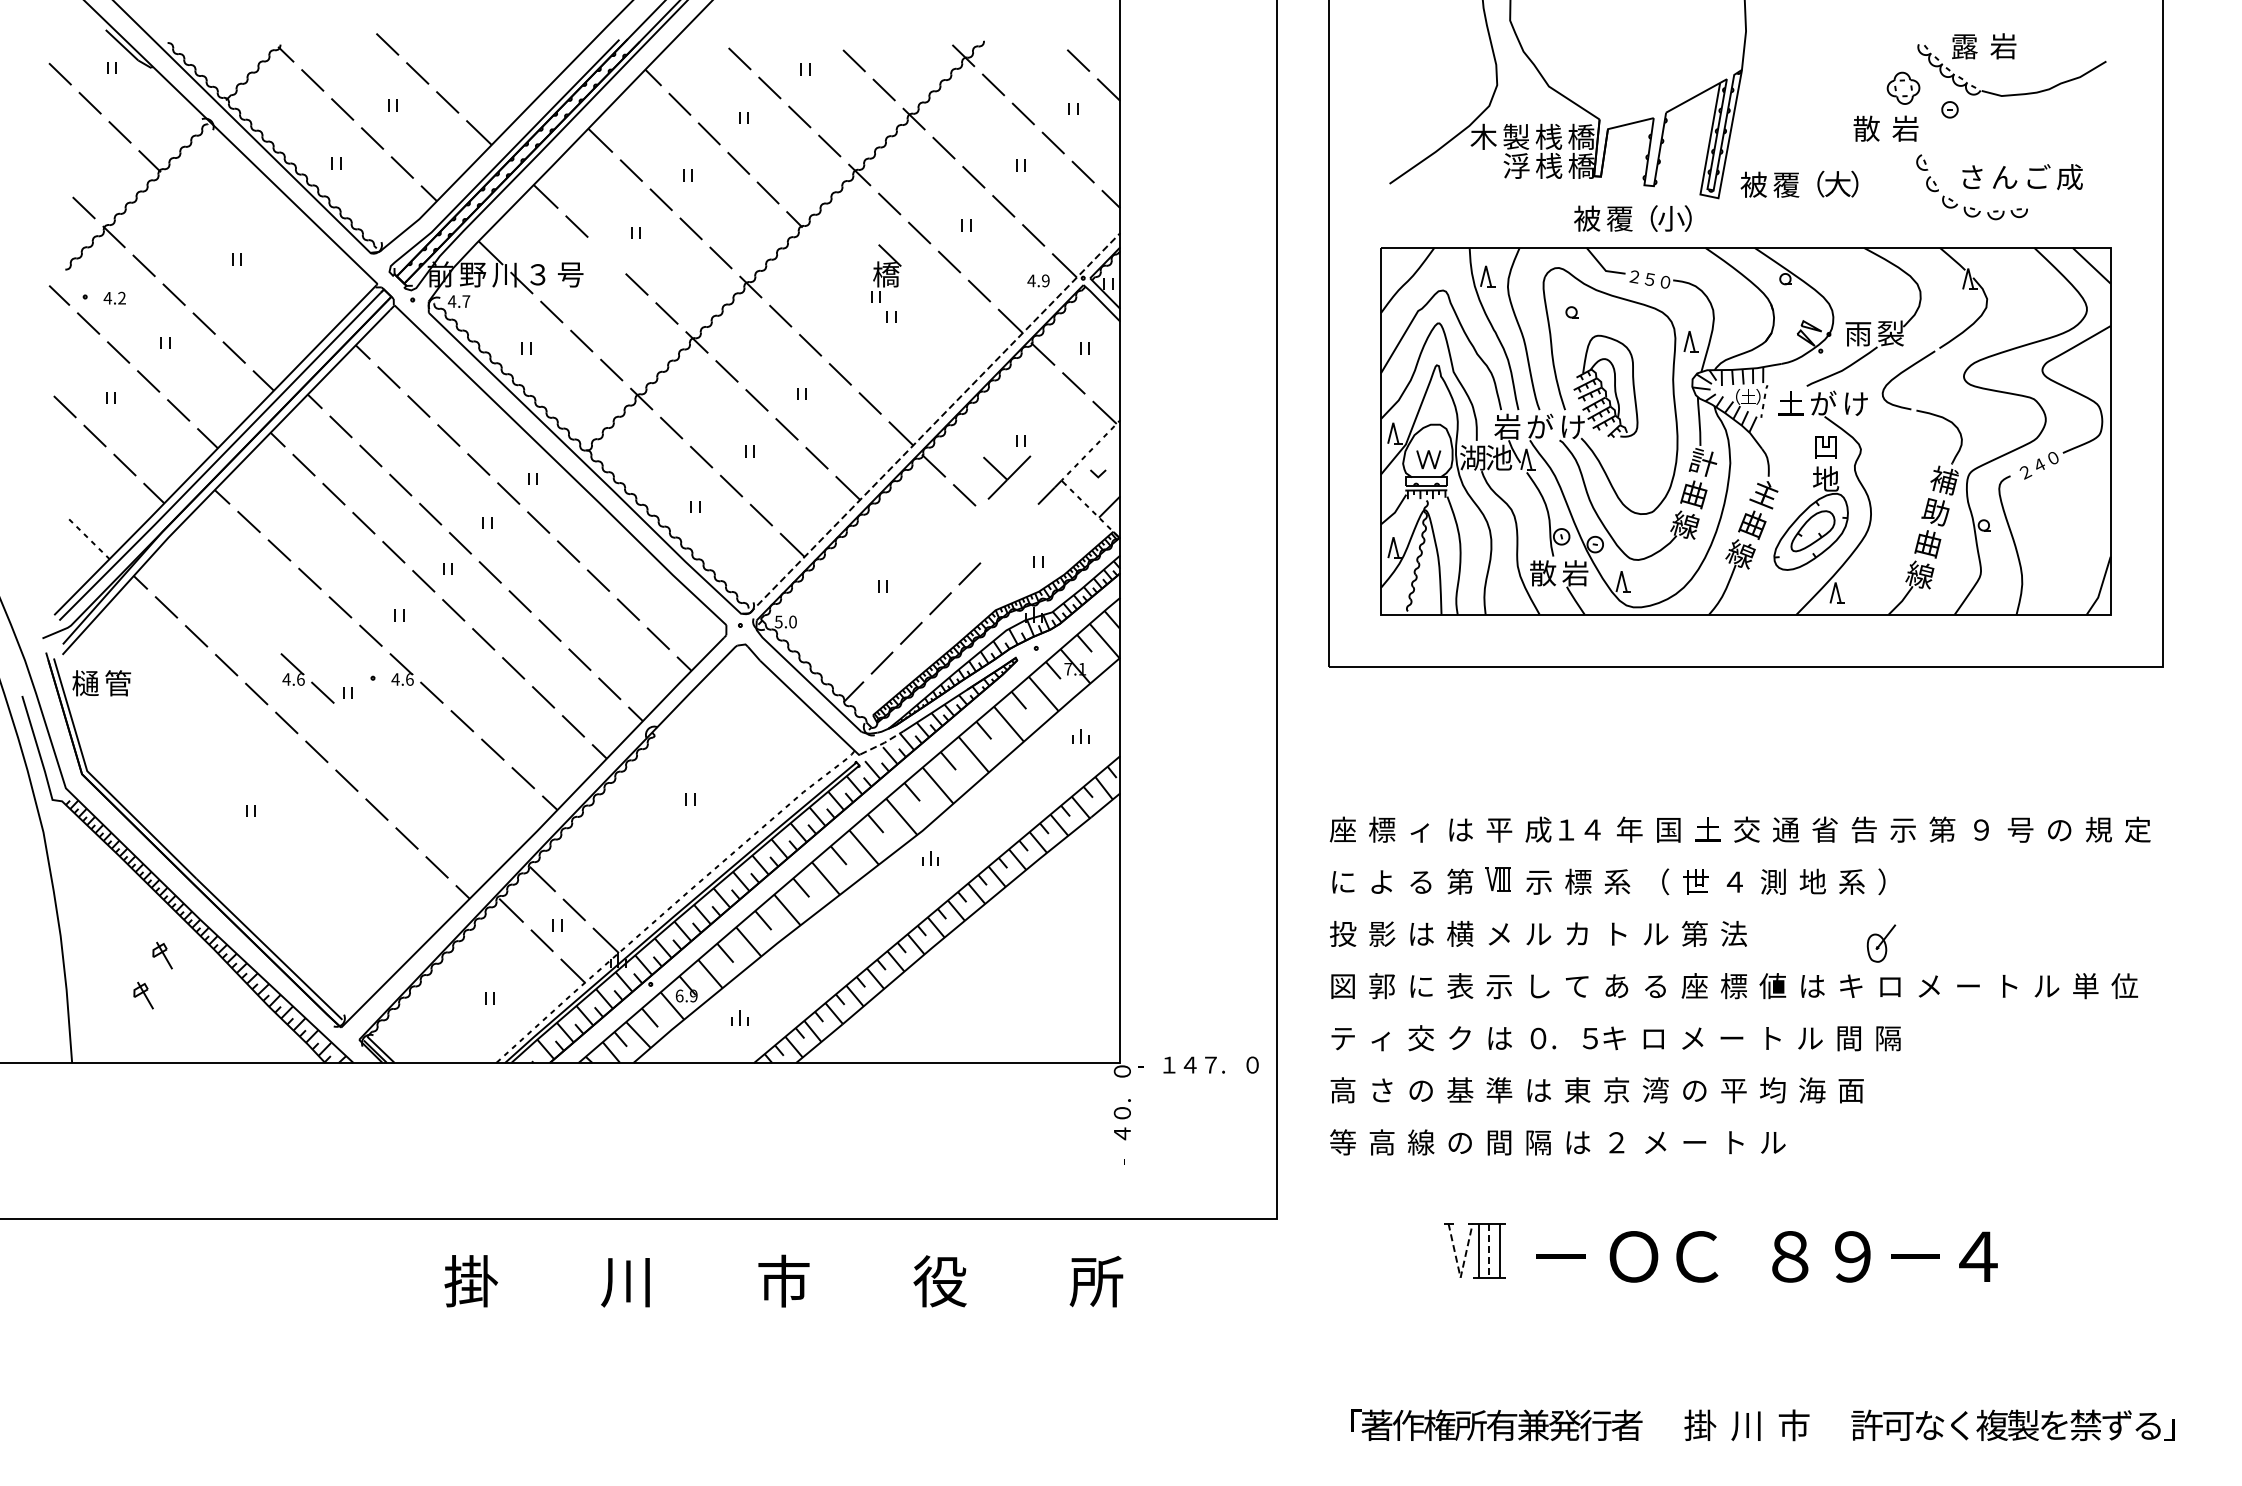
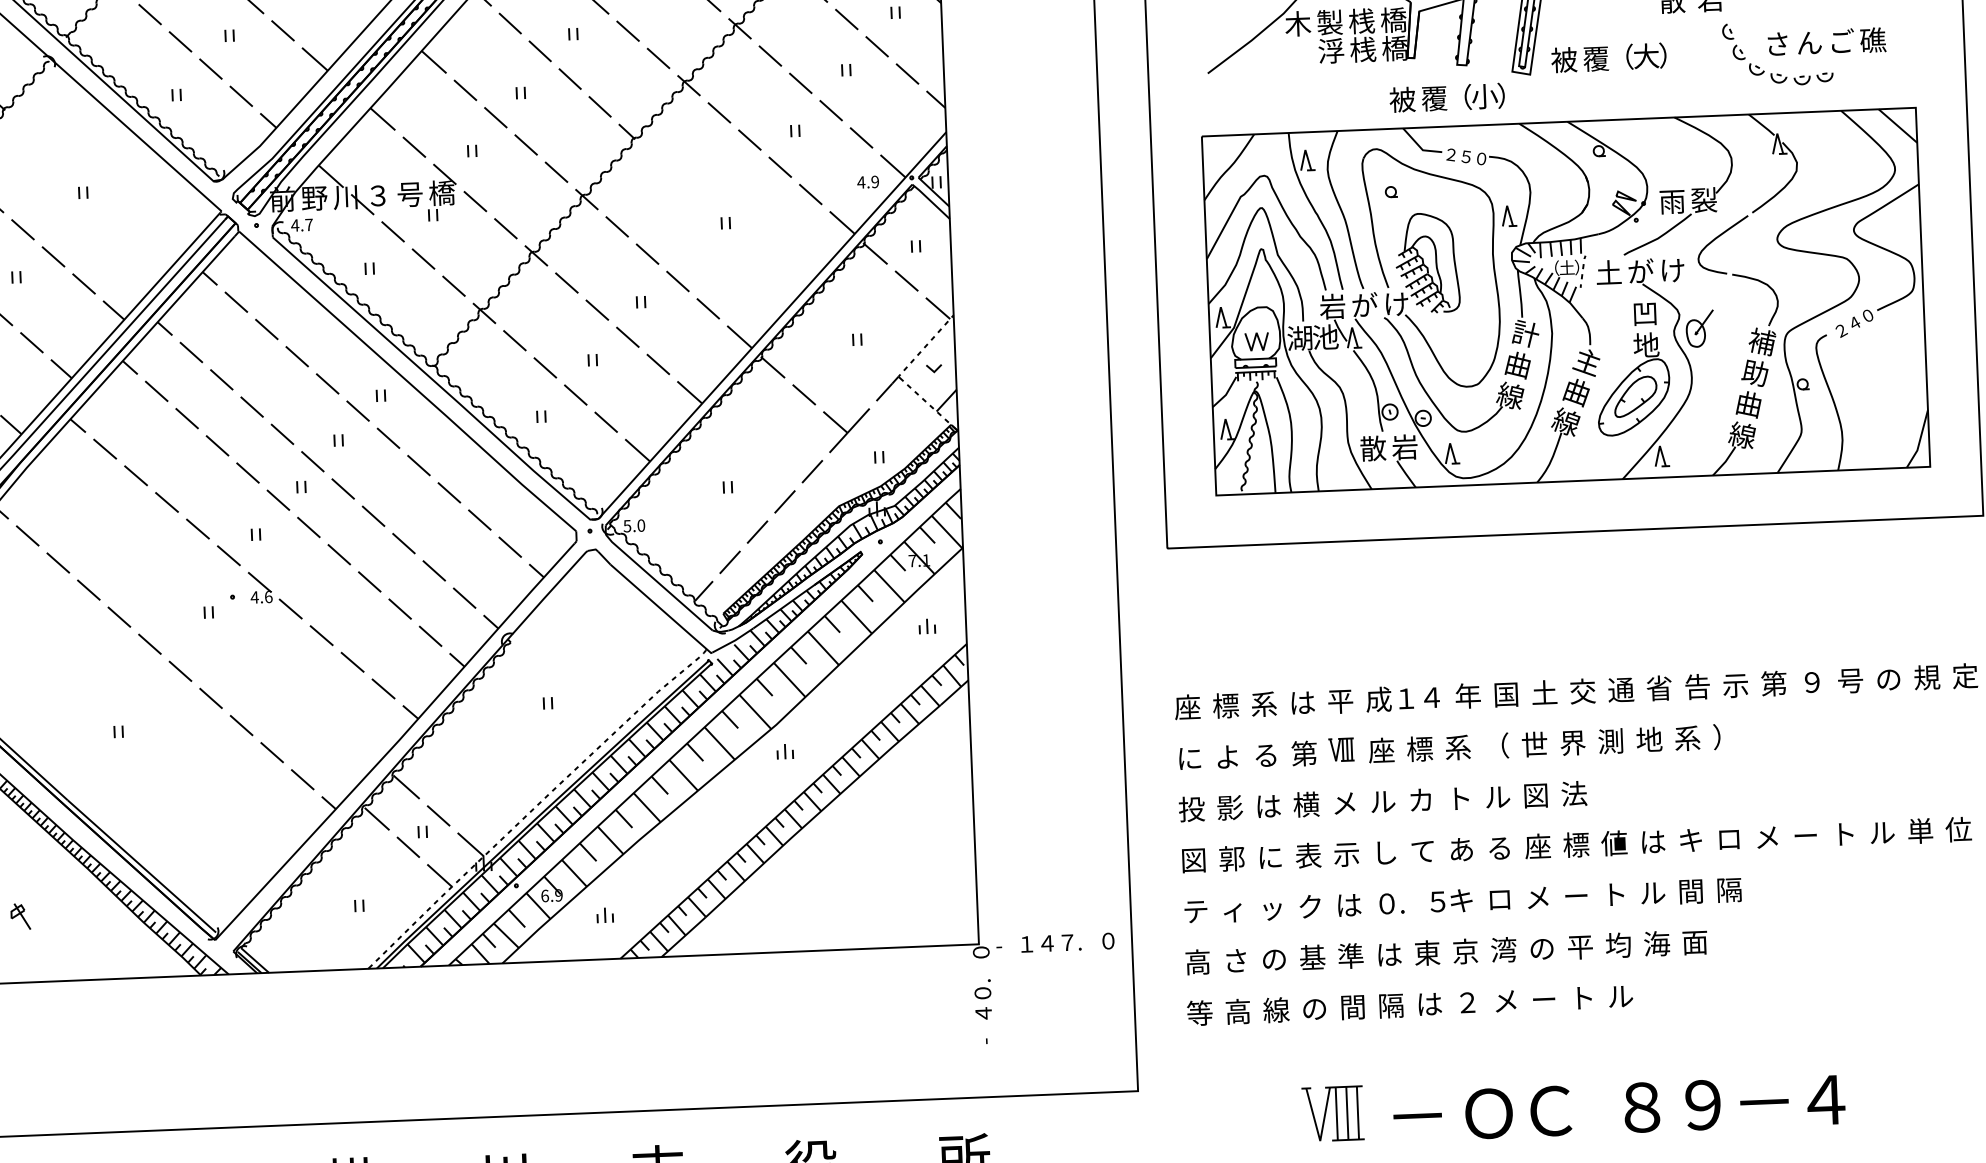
text: (2069, 177) -> (1872, 40), 成 -> 礁
part: (886, 273) -> (442, 192), moved
line: (935, 423) -> (772, 325), dashed -> solid
part: (1007, 477) -> (847, 430), moved
part: (307, 678) -> (168, 599), removed
line: (882, 743) -> (733, 640), dashed -> solid
text: (1420, 829) -> (1263, 703), ィ -> 系
text: (1539, 881) -> (1381, 750), 示 -> 座
text: (1734, 881) -> (1572, 742), ４ -> 界
text: (1694, 933) -> (1535, 794), 第 -> 図
part: (1881, 943) -> (1700, 328), moved
part: (162, 955) -> (37, 876), removed
text: (1421, 1038) -> (1272, 908), 交 -> ッ
line: (1489, 1251) -> (1347, 1114), dashed -> solid
line: (1460, 1277) -> (1320, 1140), dashed -> solid

